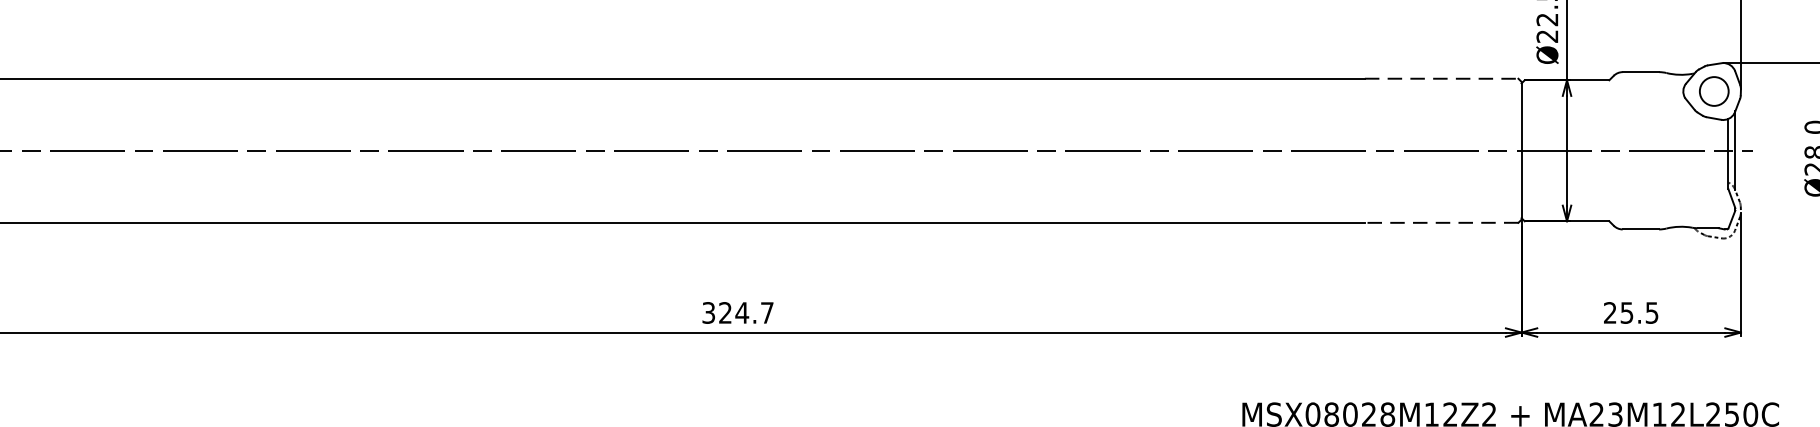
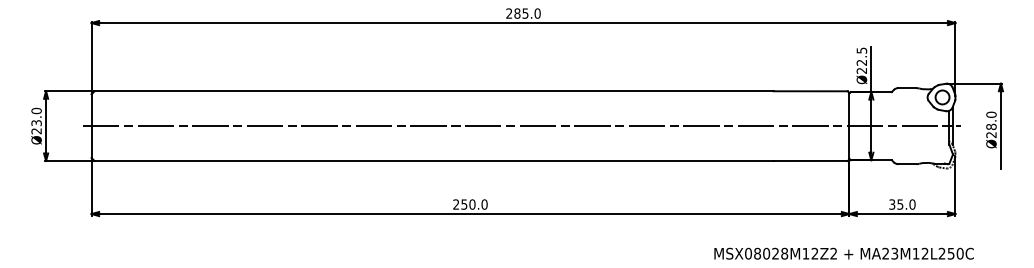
line: (1443, 79) -> (811, 91), dashed -> solid
line: (1441, 221) -> (810, 160), dashed -> solid
text: (738, 312) -> (470, 204), 324.7 -> 250.0
text: (1631, 312) -> (902, 204), 25.5 -> 35.0

